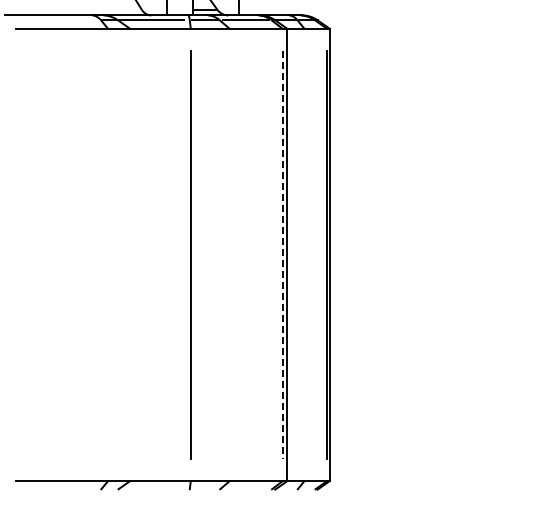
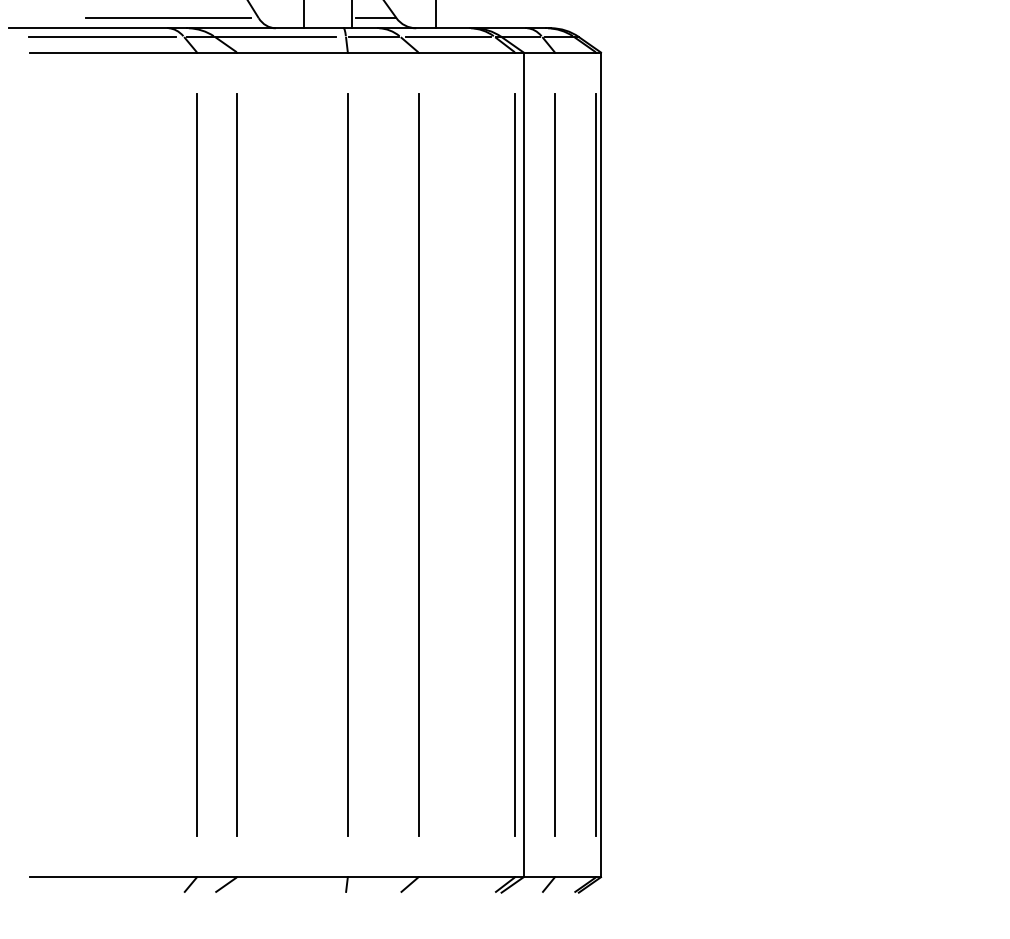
line: (92, 9) -> (168, 17), added
line: (56, 20) -> (103, 37), added
line: (108, 254) -> (197, 464), added
line: (130, 254) -> (237, 464), added
line: (229, 254) -> (418, 464), added
line: (282, 254) -> (515, 464), dashed -> solid
line: (304, 254) -> (555, 464), added

